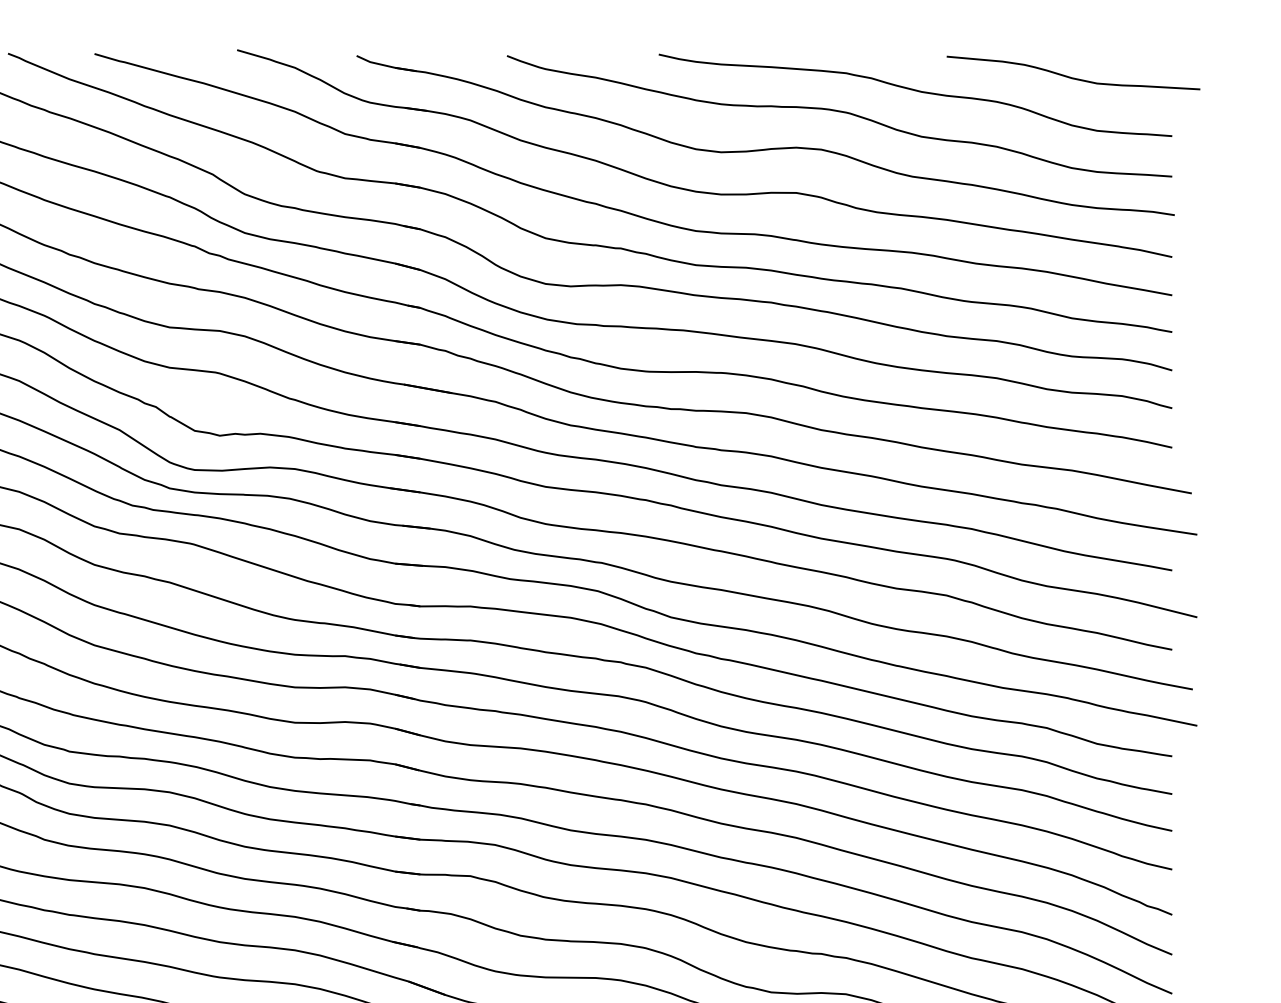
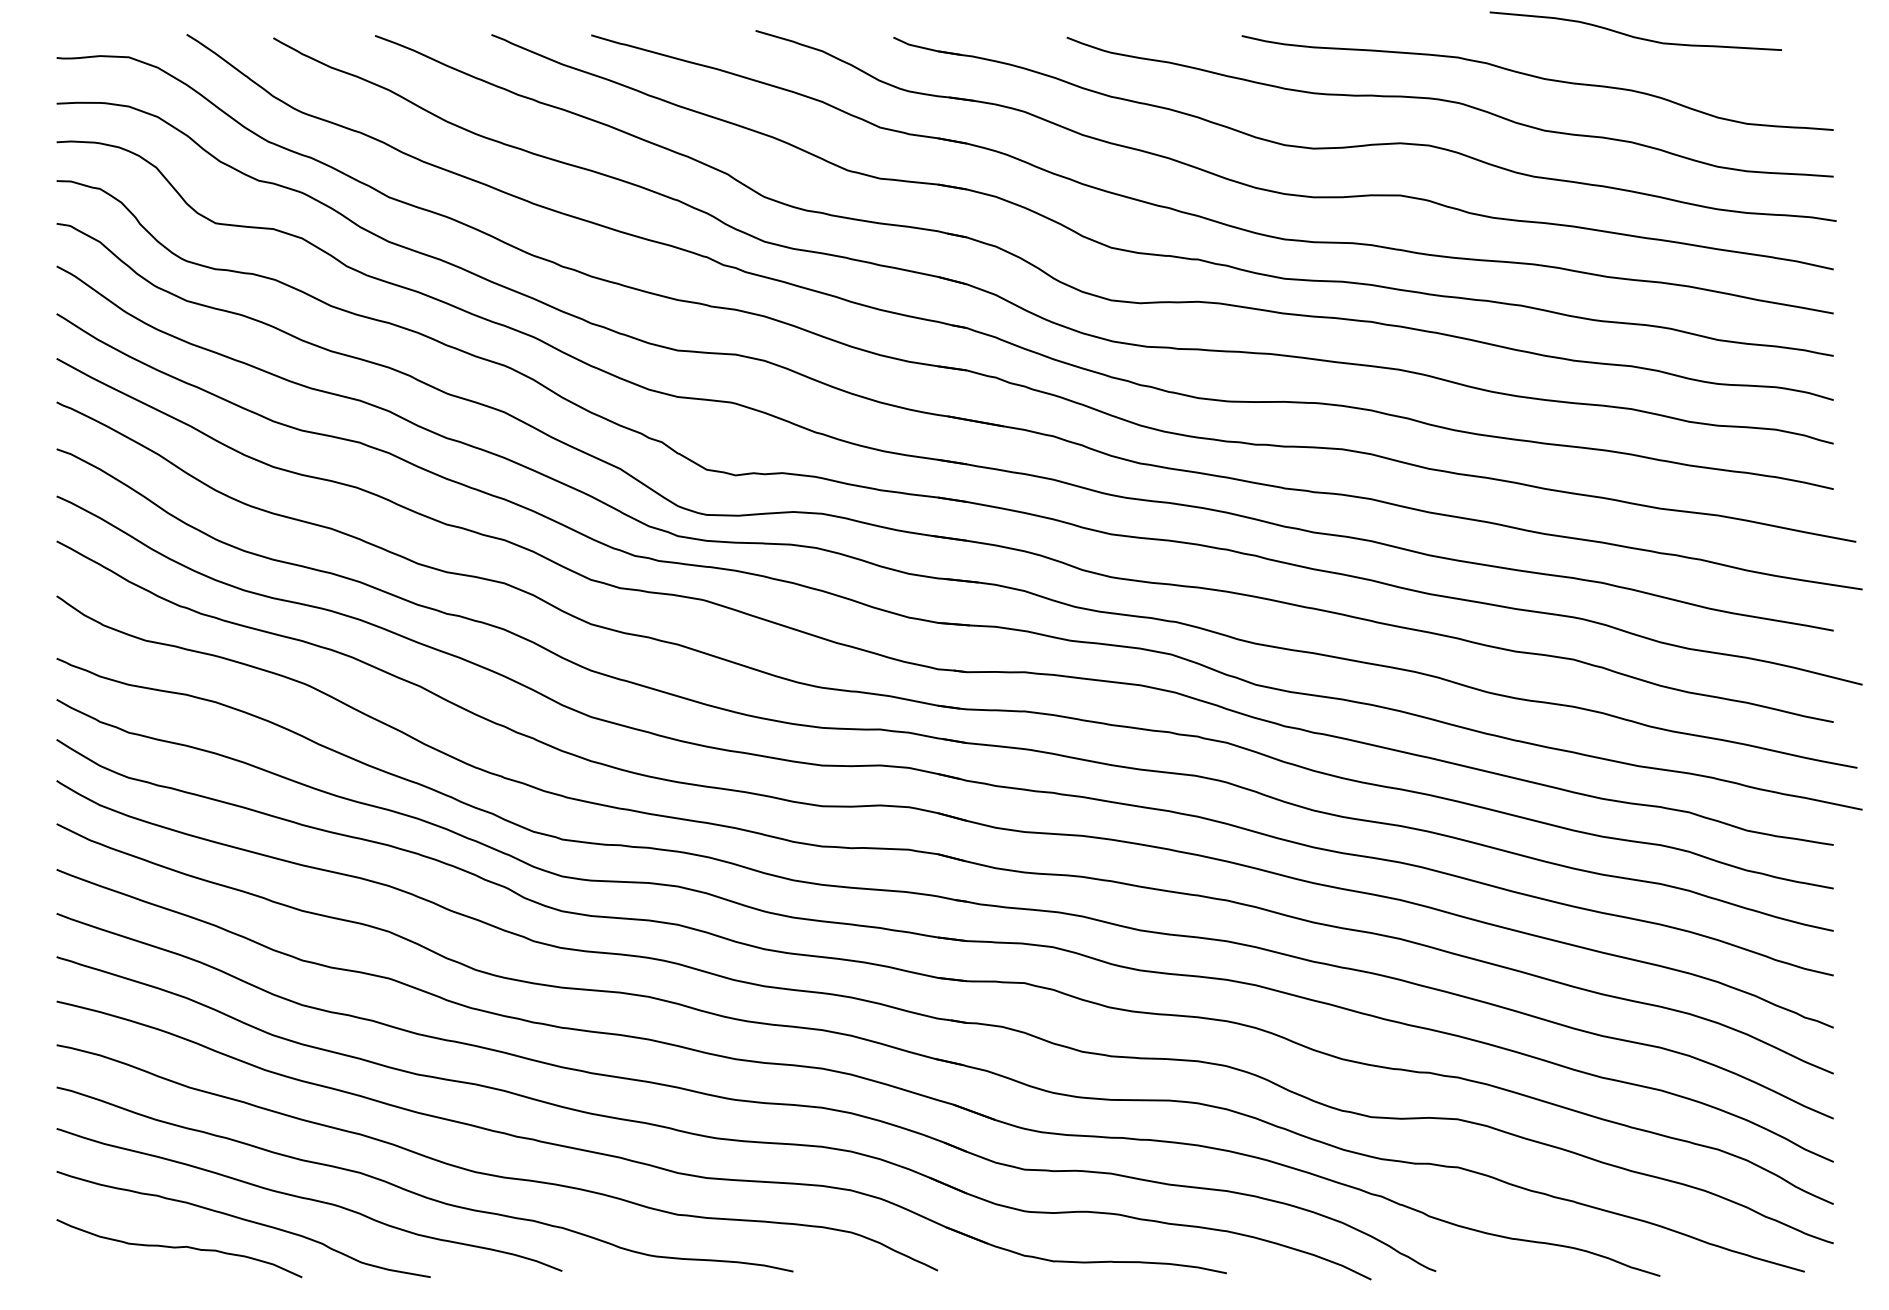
curve: (1070, 76) -> (1632, 35), moved

